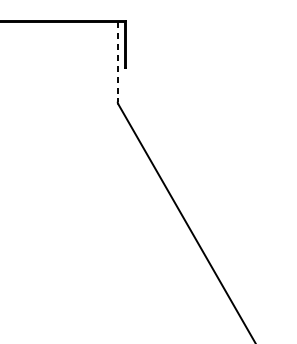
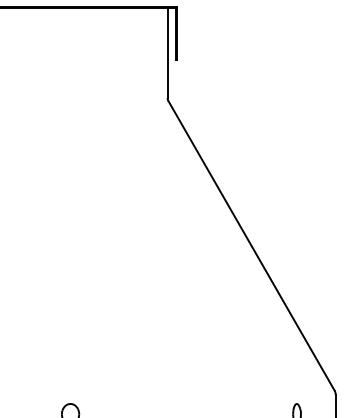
line: (117, 62) -> (167, 53), dashed -> solid

